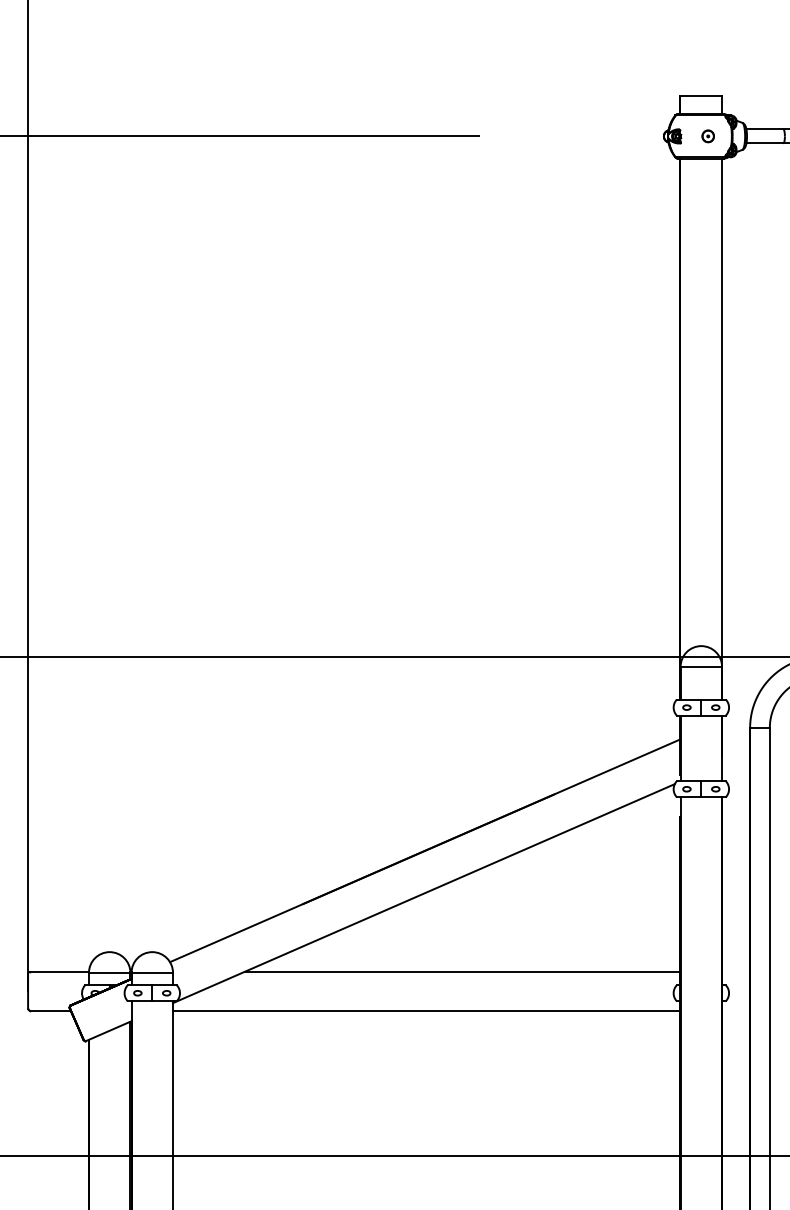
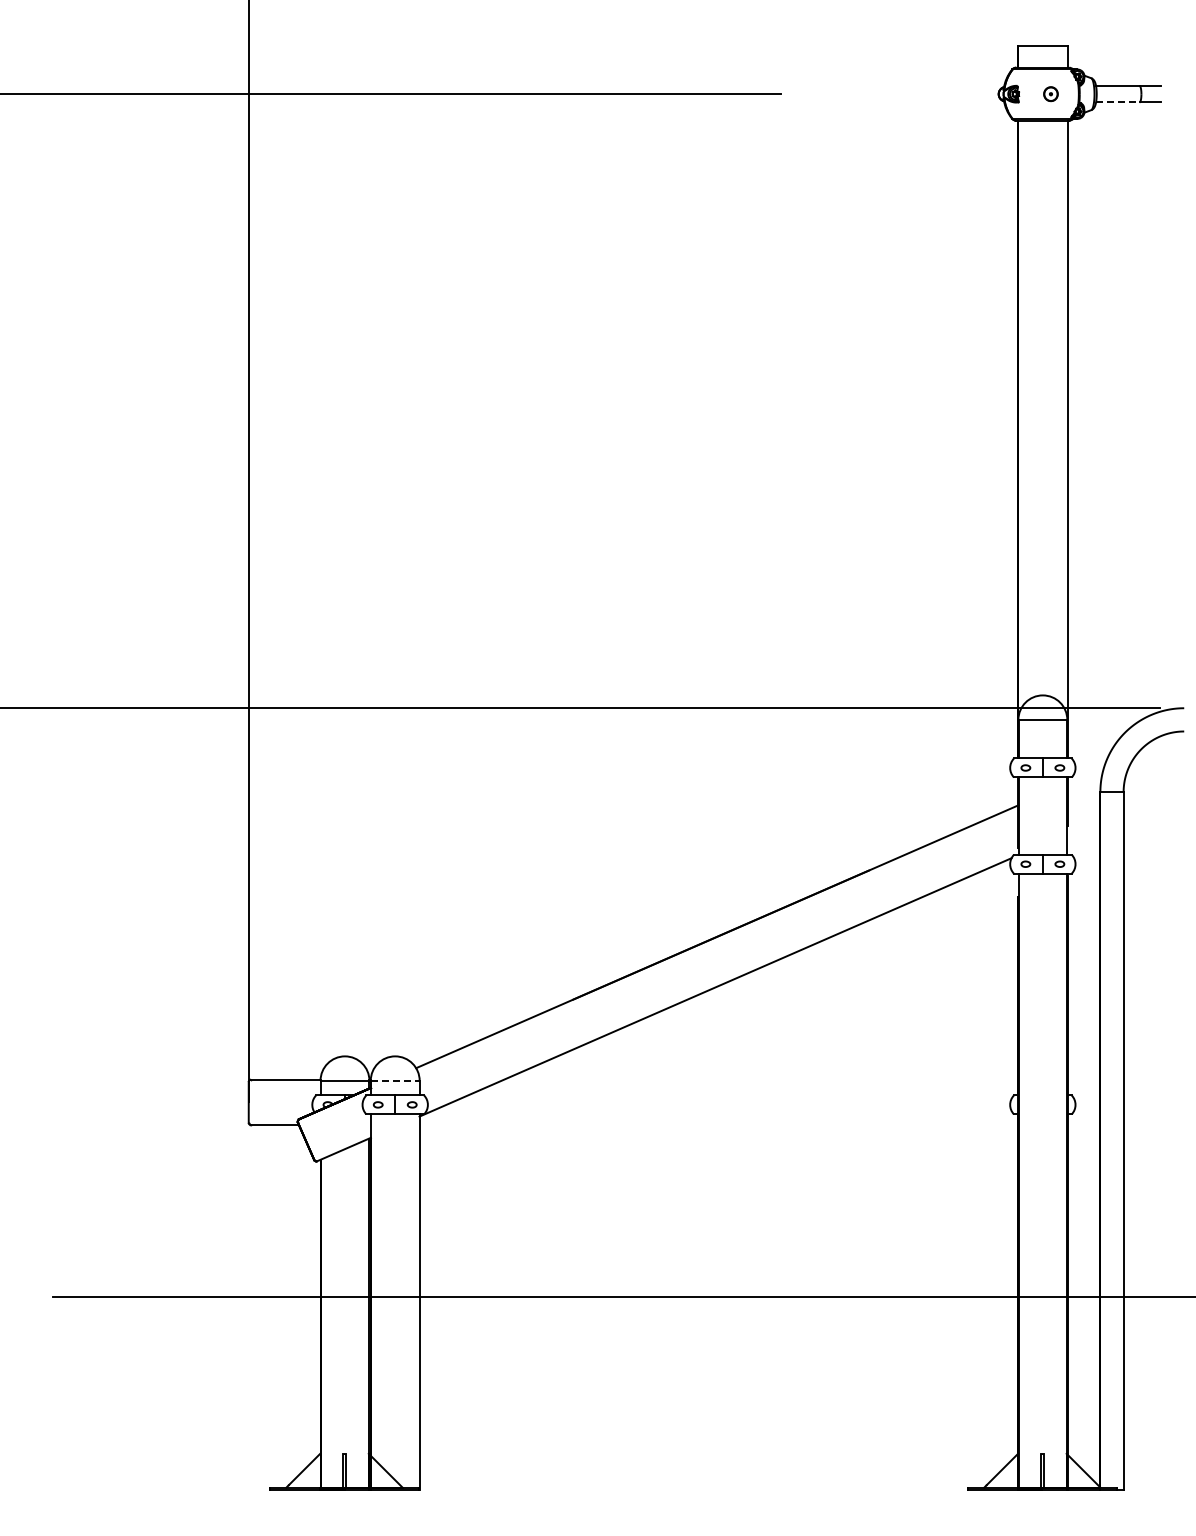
line: (764, 143) -> (1117, 102), solid -> dashed
line: (462, 971) -> (761, 1079), removed
line: (152, 972) -> (395, 1080), solid -> dashed
line: (426, 1010) -> (718, 1125), removed

